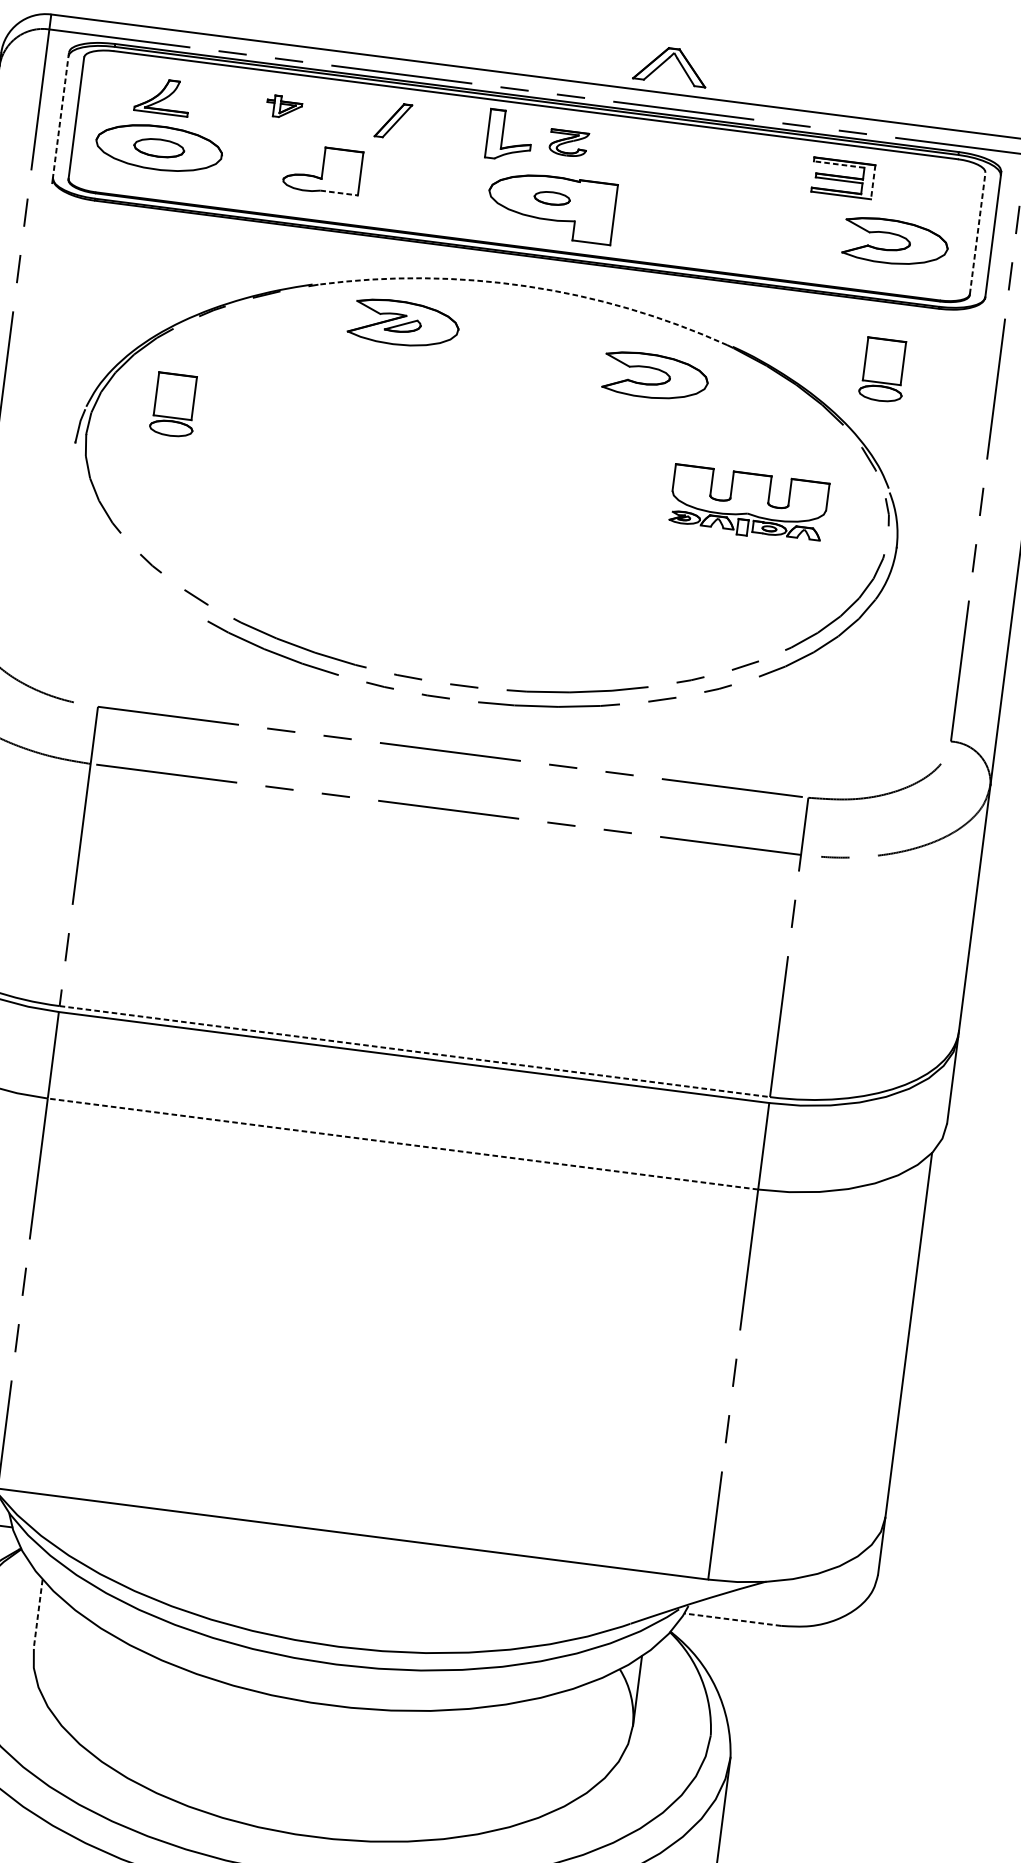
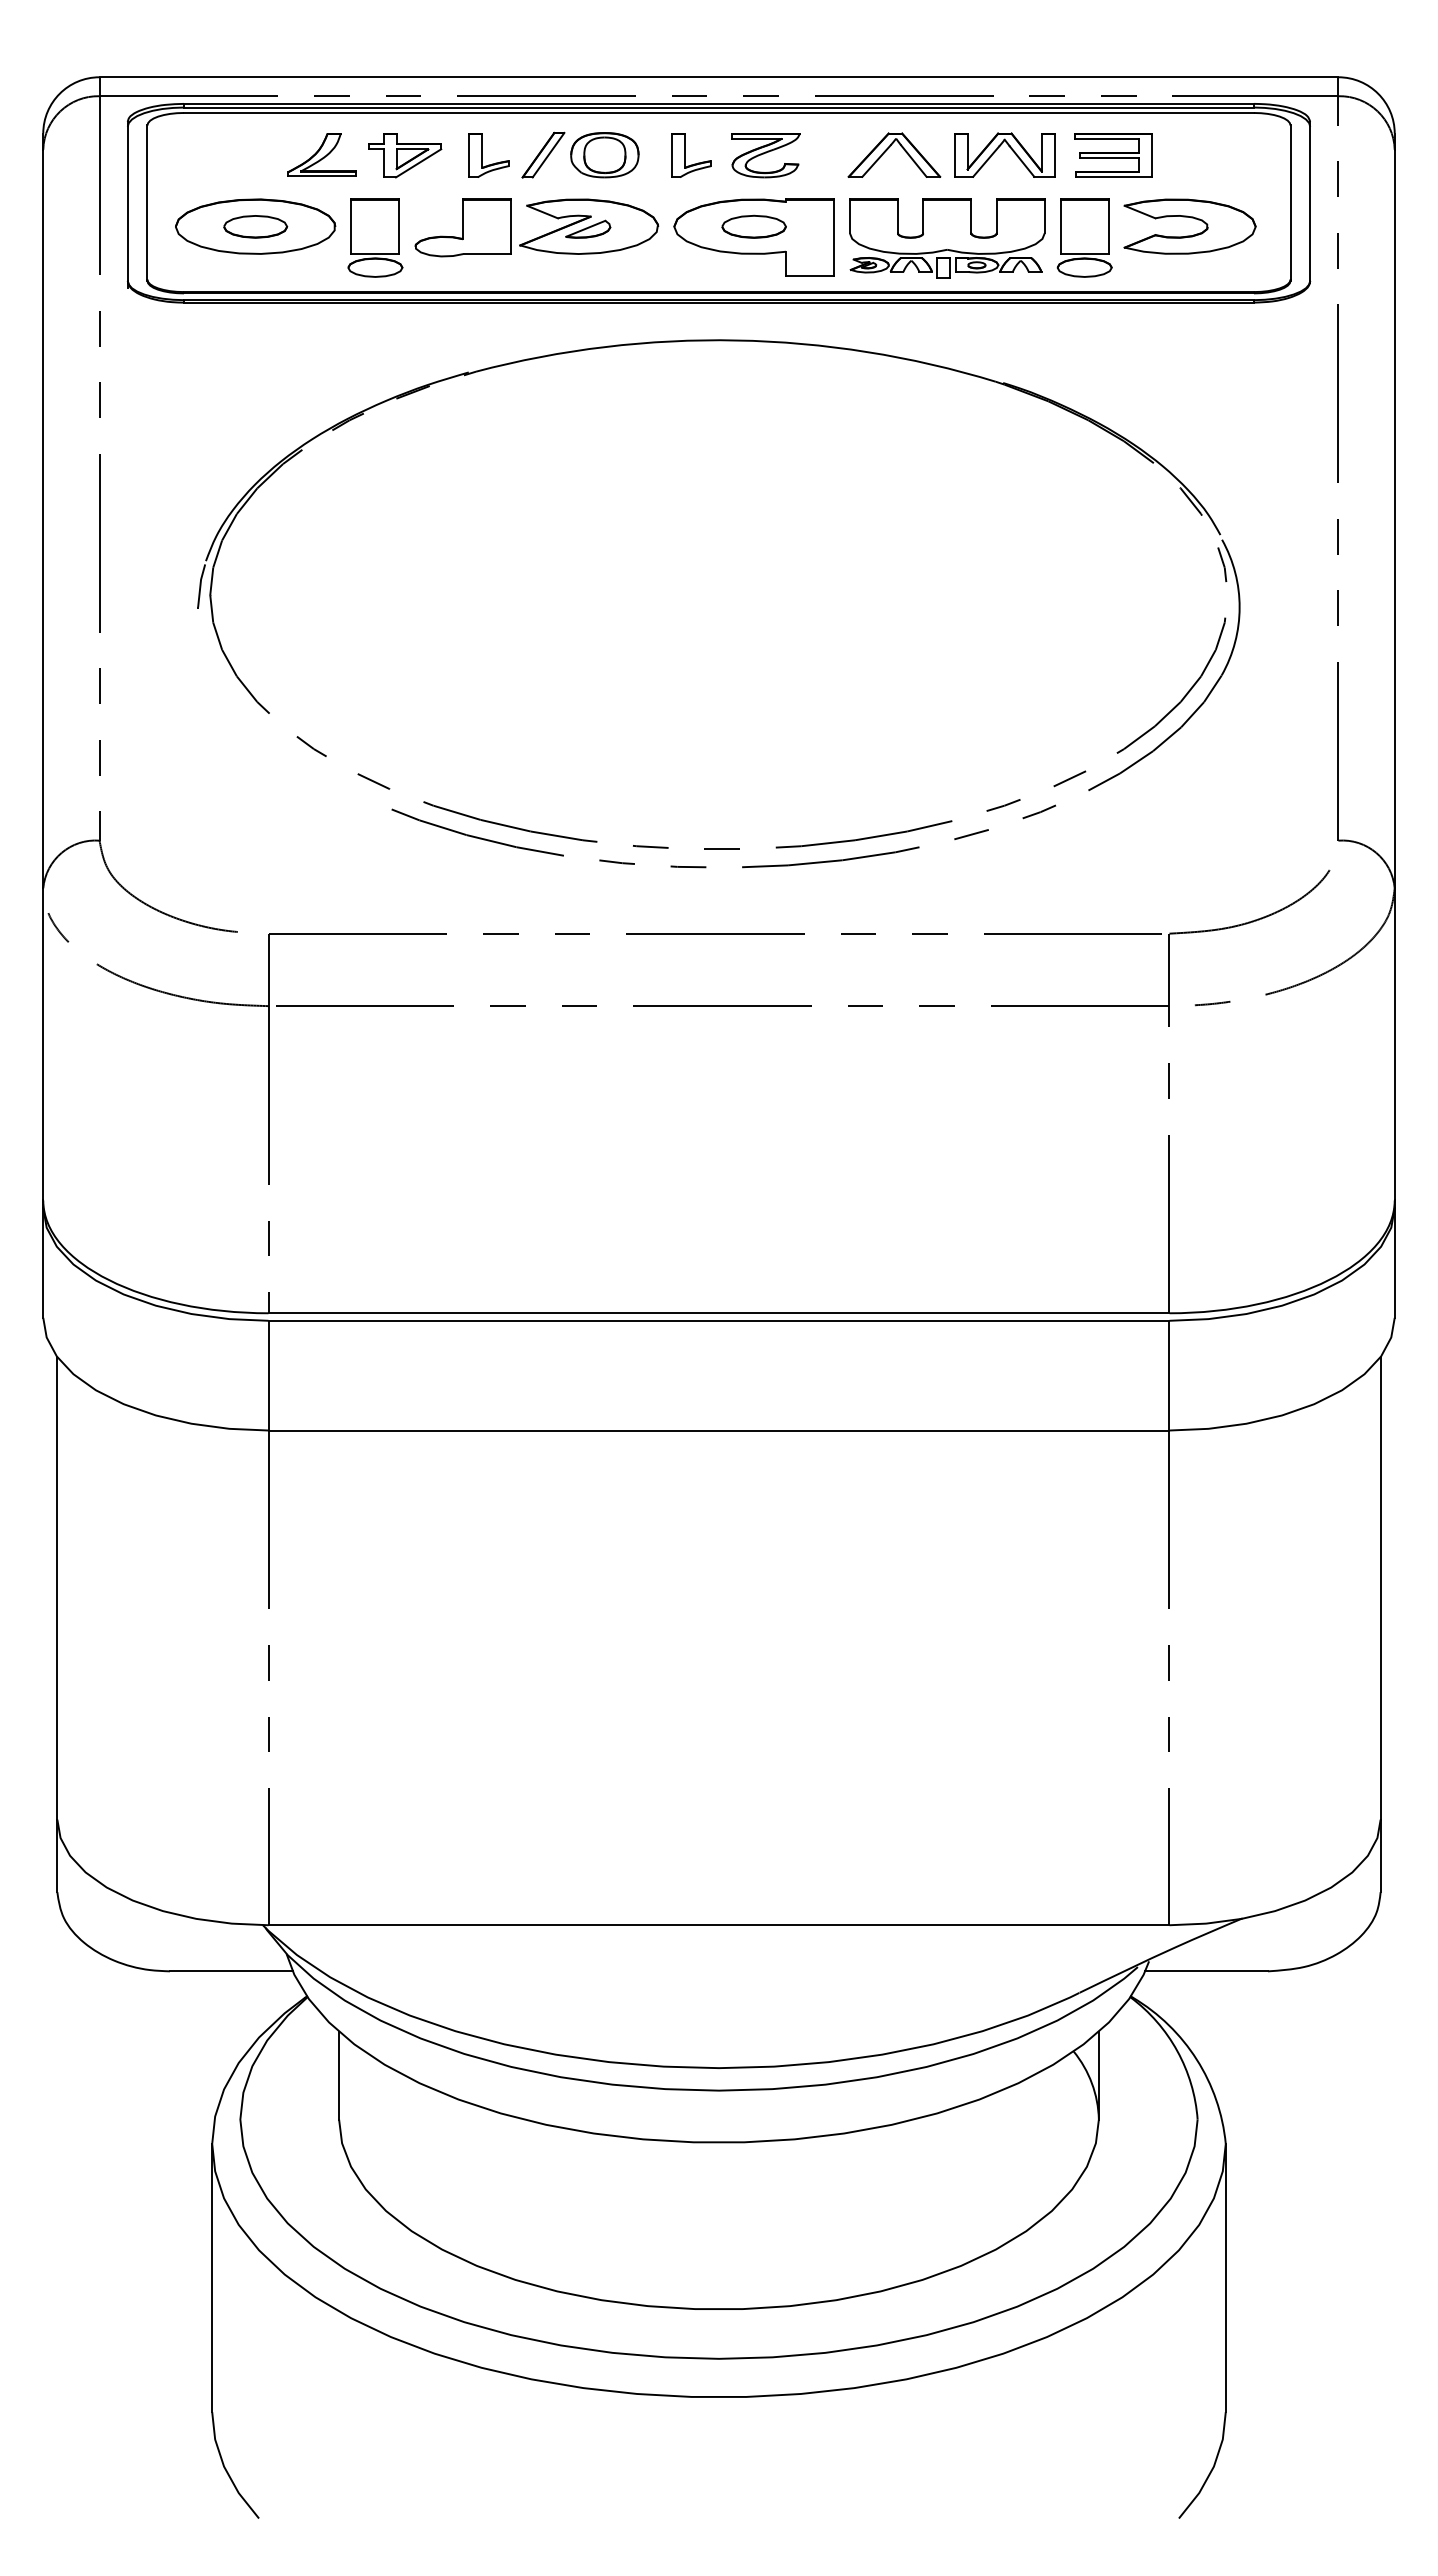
part: (668, 60) -> (889, 148), moved
part: (162, 96) -> (321, 154), moved
part: (284, 107) -> (405, 155), size x1.67
line: (60, 115) -> (127, 201), dashed -> solid
part: (350, 115) -> (488, 155), added
part: (441, 127) -> (604, 155), added
part: (510, 135) -> (691, 155), size x0.71
part: (568, 143) -> (765, 155), size x1.43
part: (751, 162) -> (997, 150), added
line: (839, 164) -> (1106, 138), dashed -> solid
line: (873, 182) -> (1152, 155), dashed -> solid
line: (339, 193) -> (487, 254), dashed -> solid
part: (551, 198) -> (753, 226), size x1.43
line: (977, 233) -> (1290, 202), dashed -> solid
arc: (526, 286) -> (736, 340), dashed -> solid
part: (404, 323) -> (589, 226), moved
part: (883, 369) -> (1084, 237), moved
part: (657, 370) -> (913, 424), removed
part: (174, 404) -> (375, 237), moved
part: (748, 504) -> (947, 238), moved
line: (415, 1051) -> (719, 1313), dashed -> solid
line: (402, 1143) -> (718, 1430), dashed -> solid
line: (37, 1614) -> (338, 2075), dashed -> solid
line: (732, 1619) -> (1206, 1971), dashed -> solid

